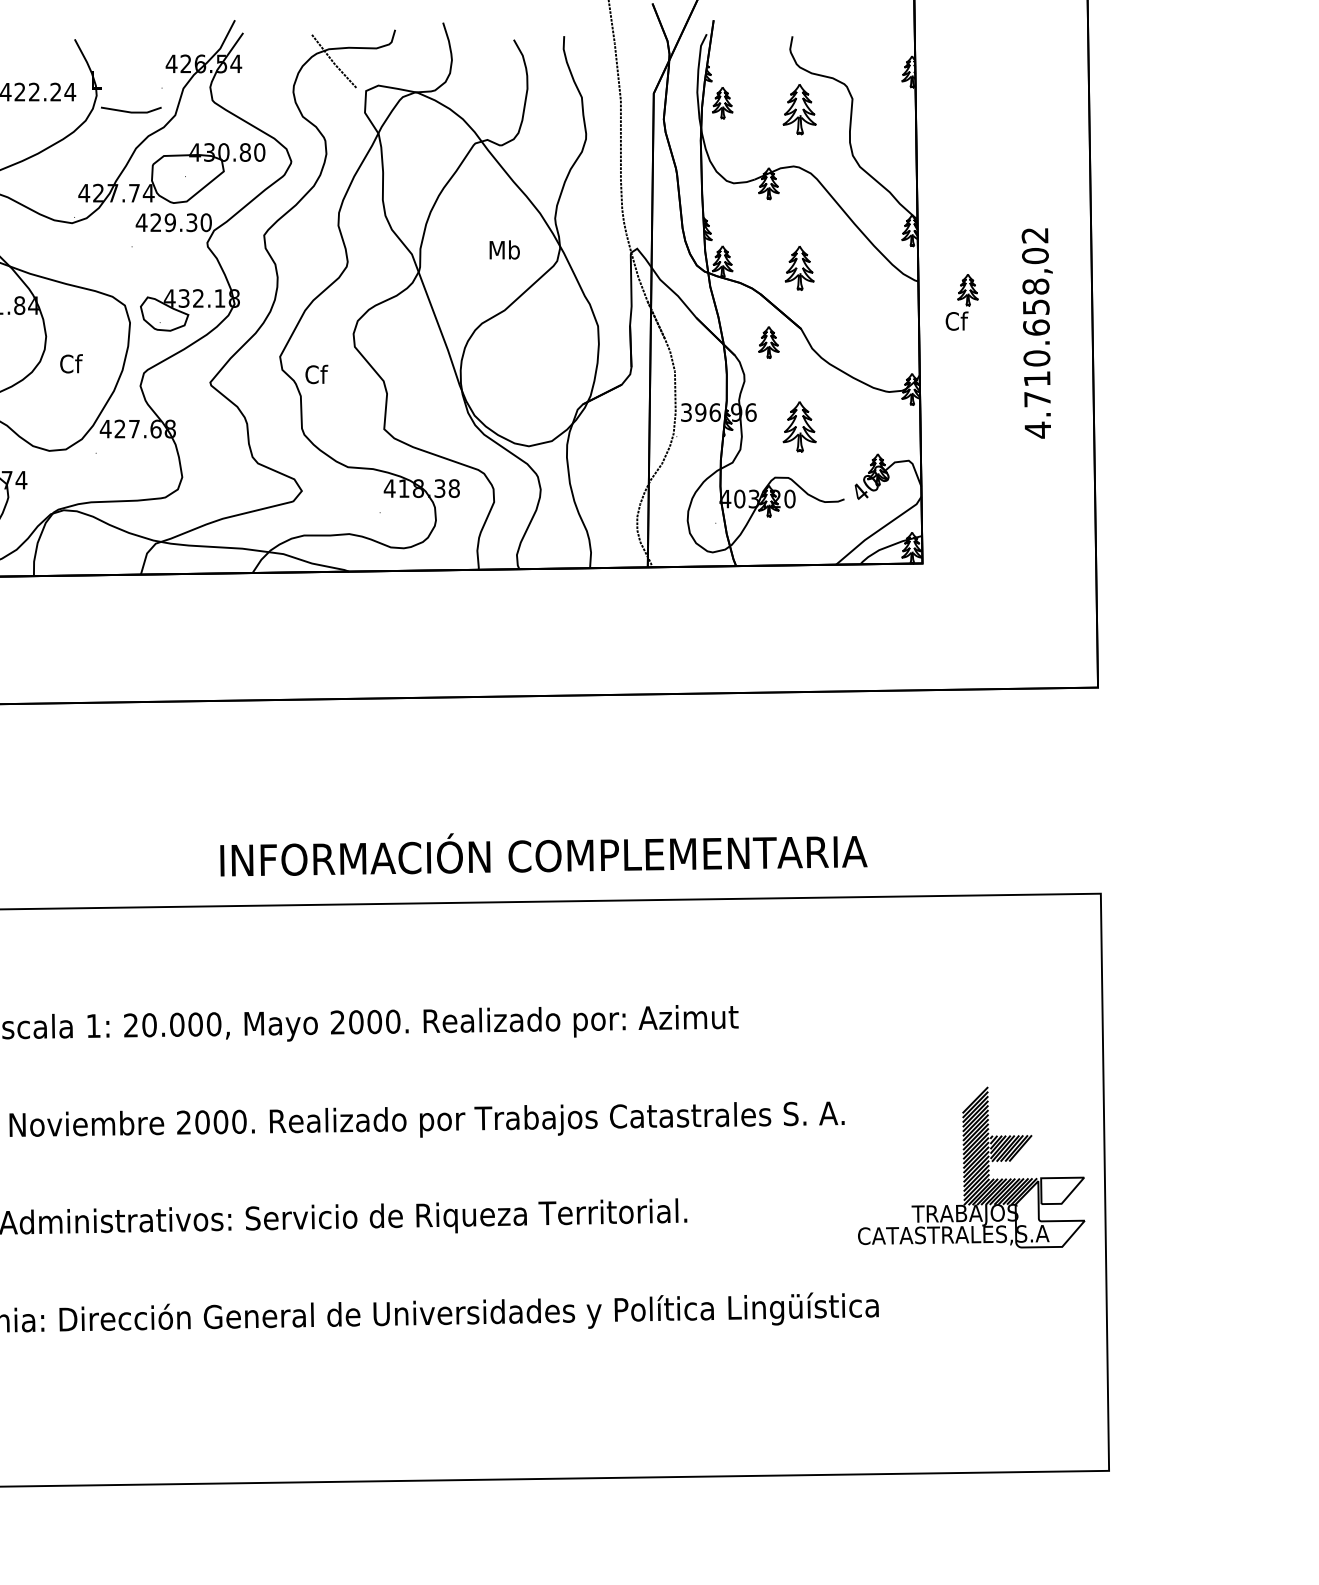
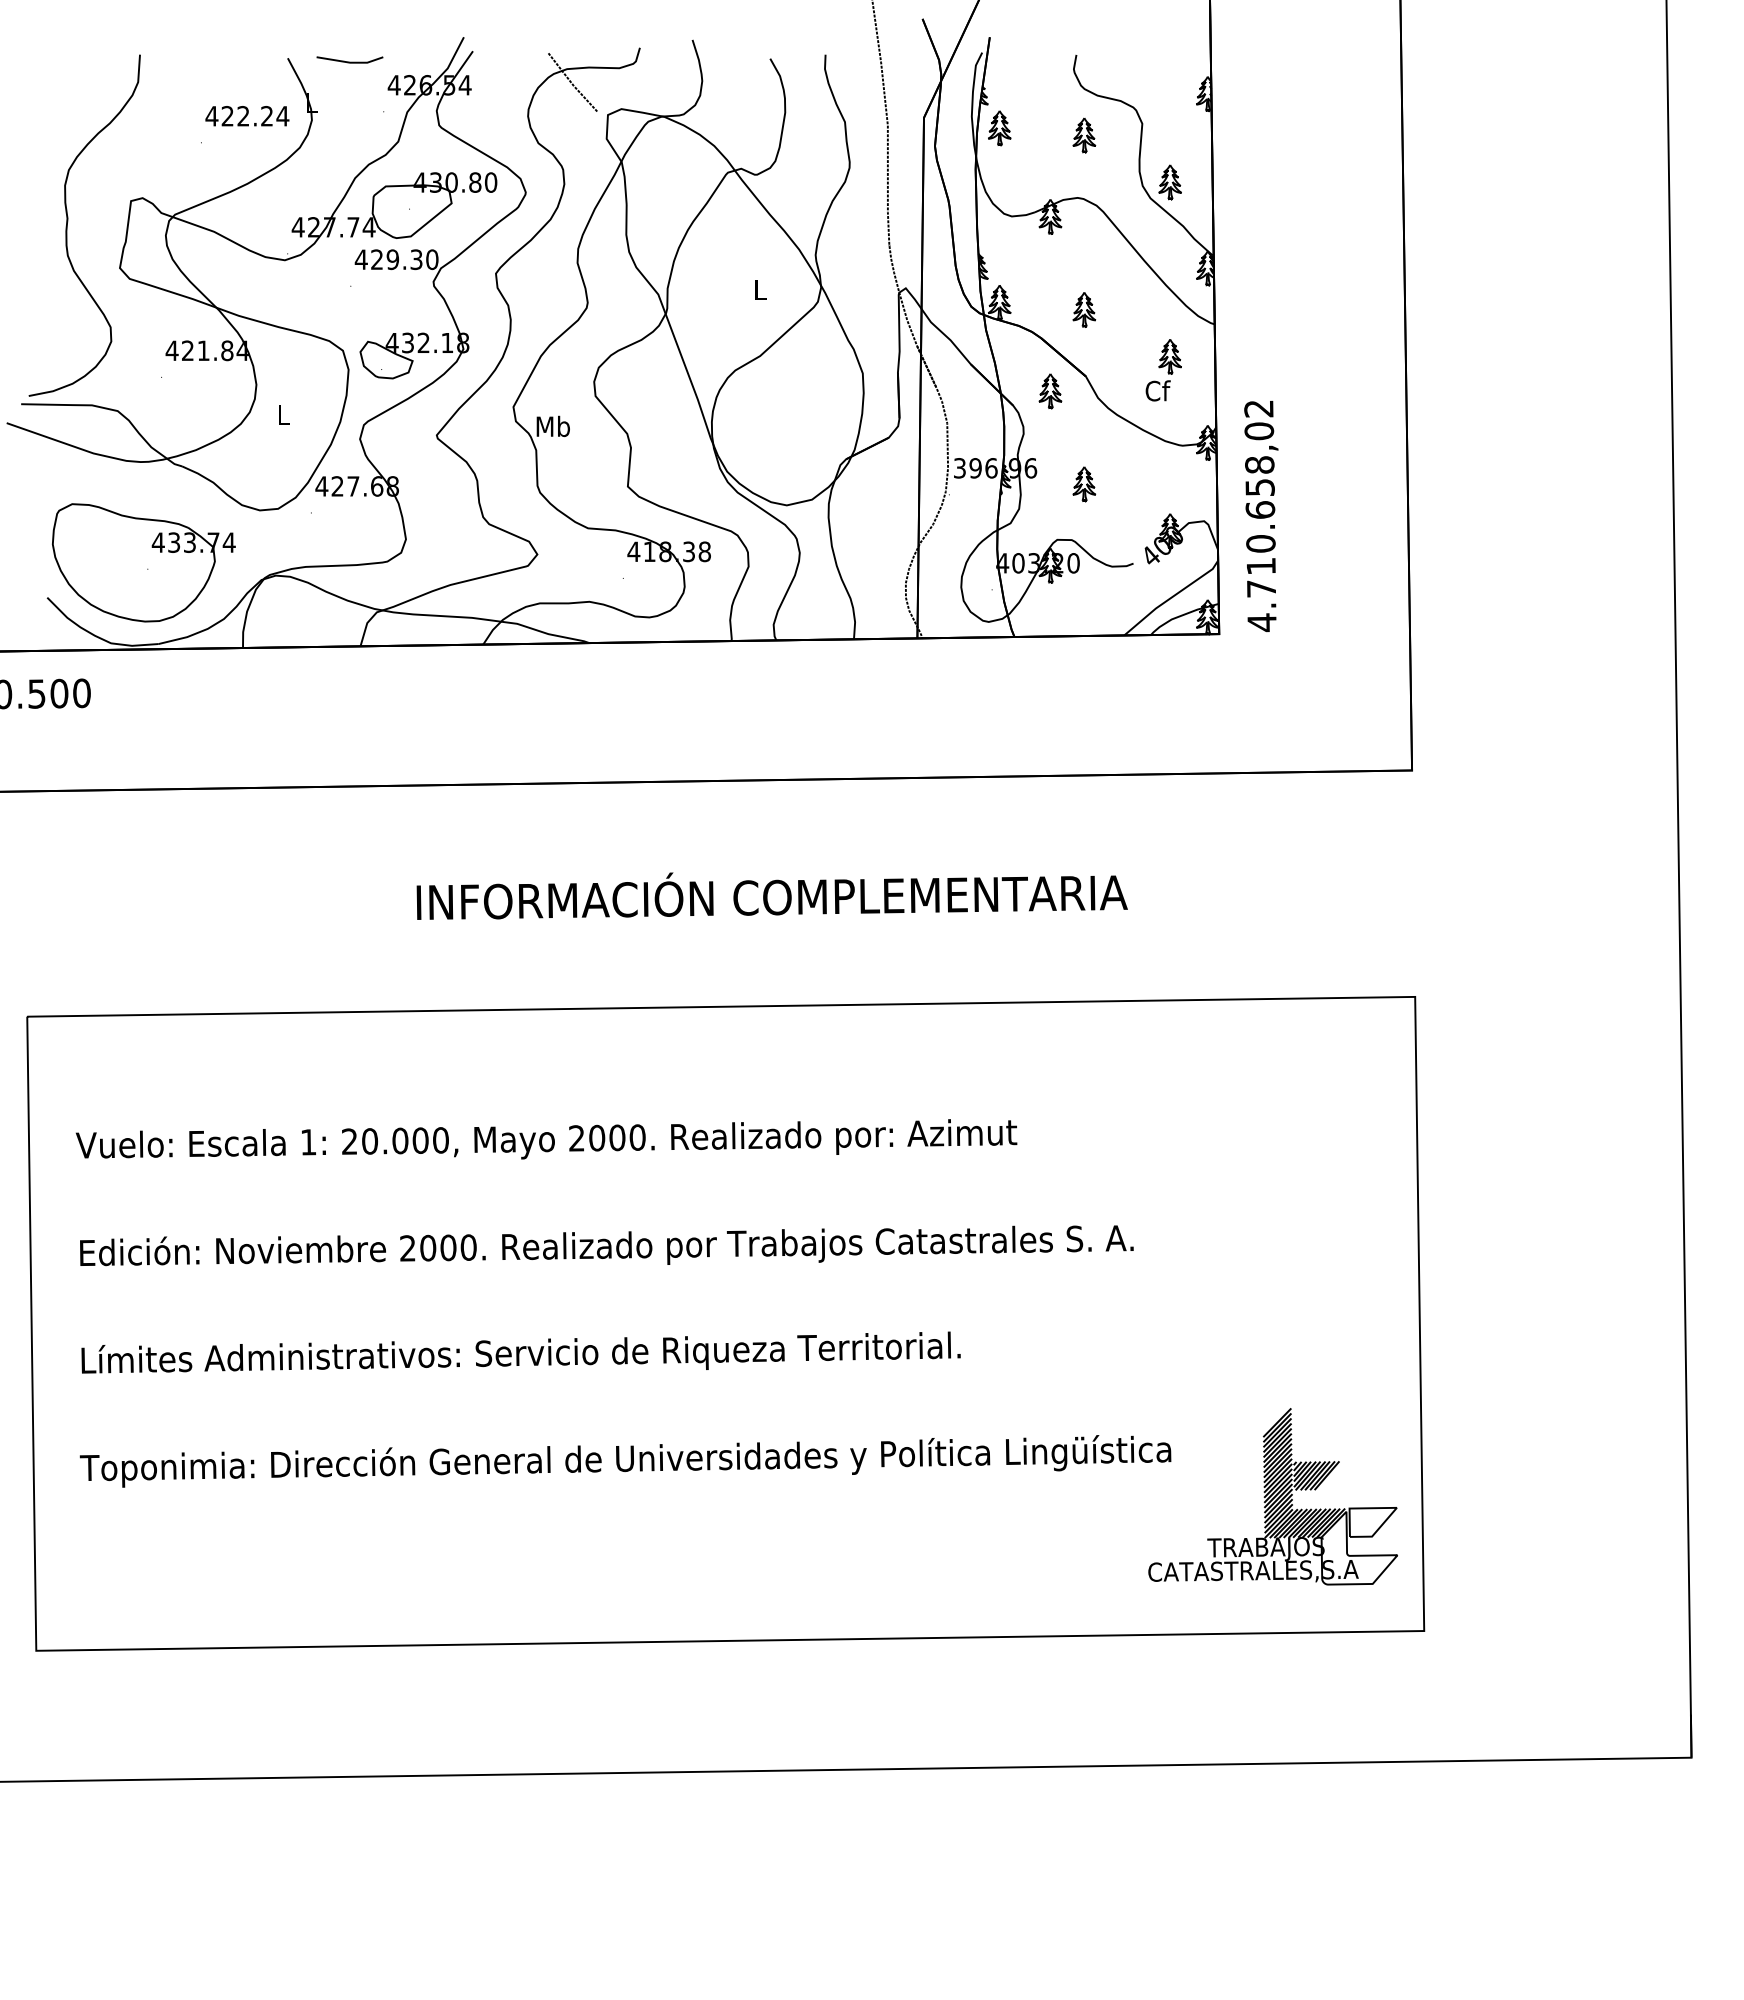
part: (799, 109) -> (1084, 135), size x0.62
line: (130, 111) -> (349, 61), moved
part: (877, 152) -> (1169, 182), added
text: (504, 249) -> (759, 289), Mb -> L
part: (799, 268) -> (1084, 309), size x0.71
part: (961, 302) -> (1163, 370), moved
text: (1037, 333) -> (1261, 516), moved
text: (70, 363) -> (283, 414), Cf -> L
text: (315, 374) -> (552, 426), Cf -> Mb
part: (799, 427) -> (1084, 484), size x0.62
text: (543, 854) -> (771, 895), moved
part: (970, 1167) -> (1272, 1496), moved

